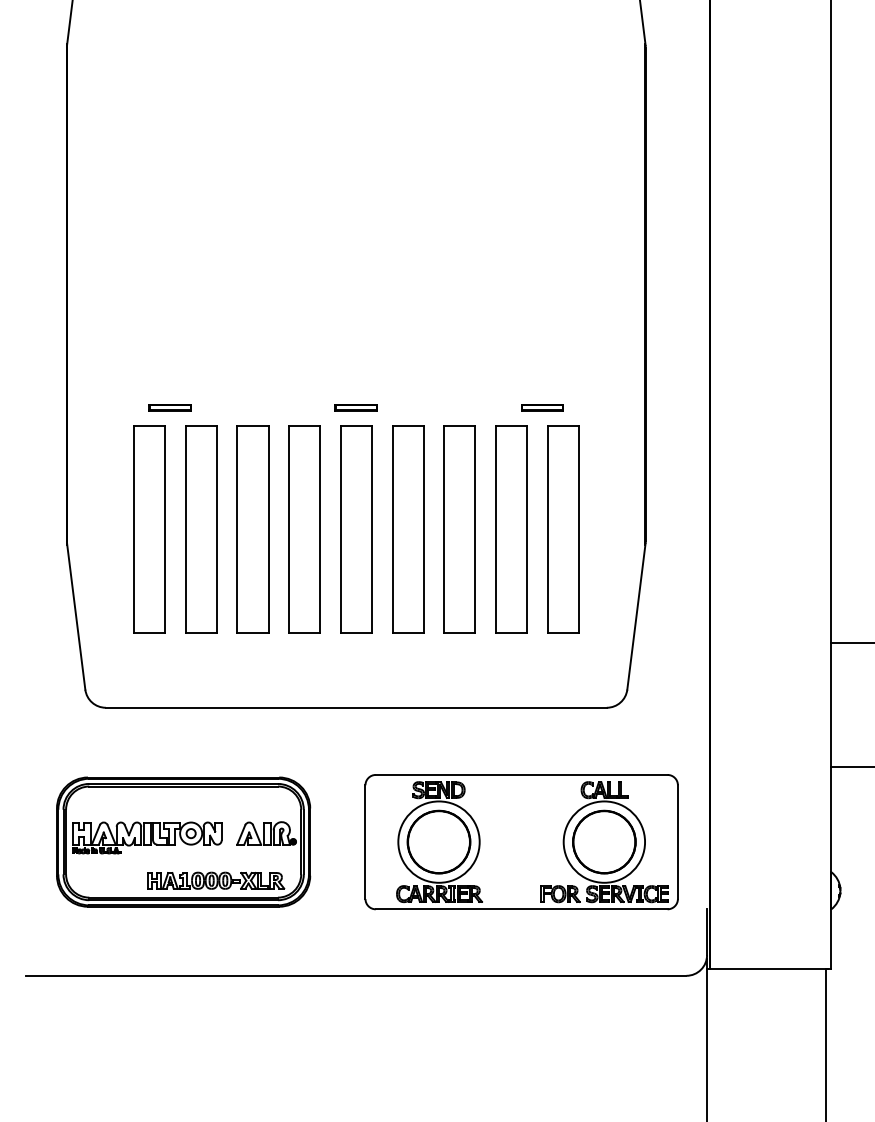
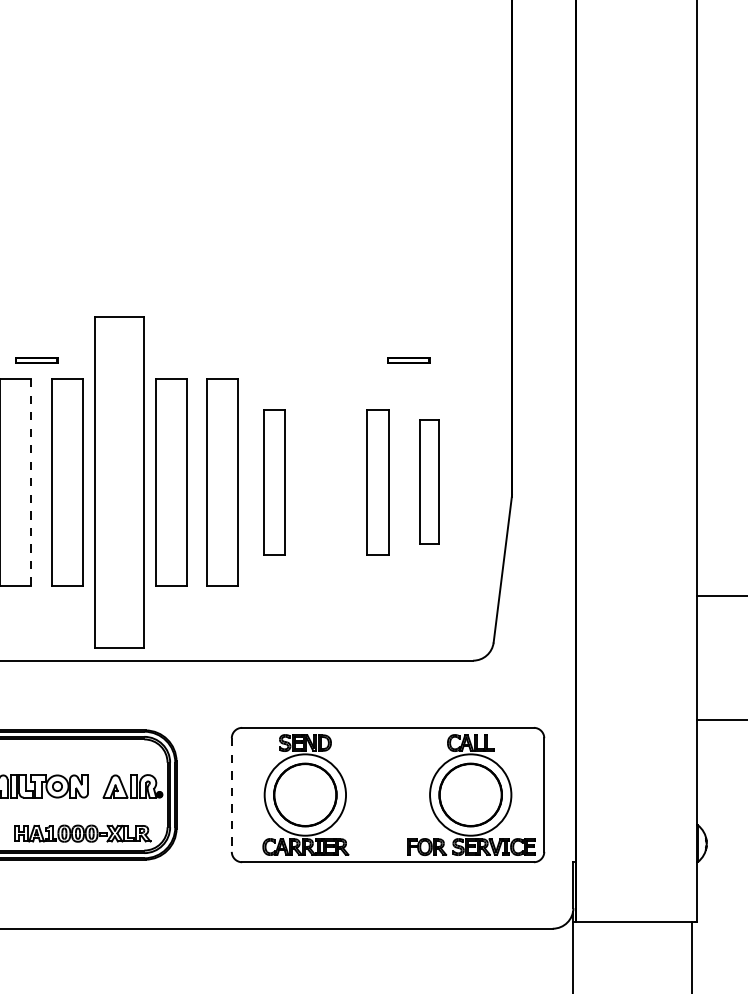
part: (355, 407) -> (221, 360), removed
line: (165, 529) -> (31, 482), solid -> dashed
part: (252, 529) -> (118, 482), size x1.6
part: (408, 529) -> (274, 482), size x0.7
part: (459, 529) -> (325, 482), removed
part: (511, 529) -> (377, 482), size x0.7
part: (563, 529) -> (429, 482), size x0.6
line: (365, 842) -> (231, 795), solid -> dashed

